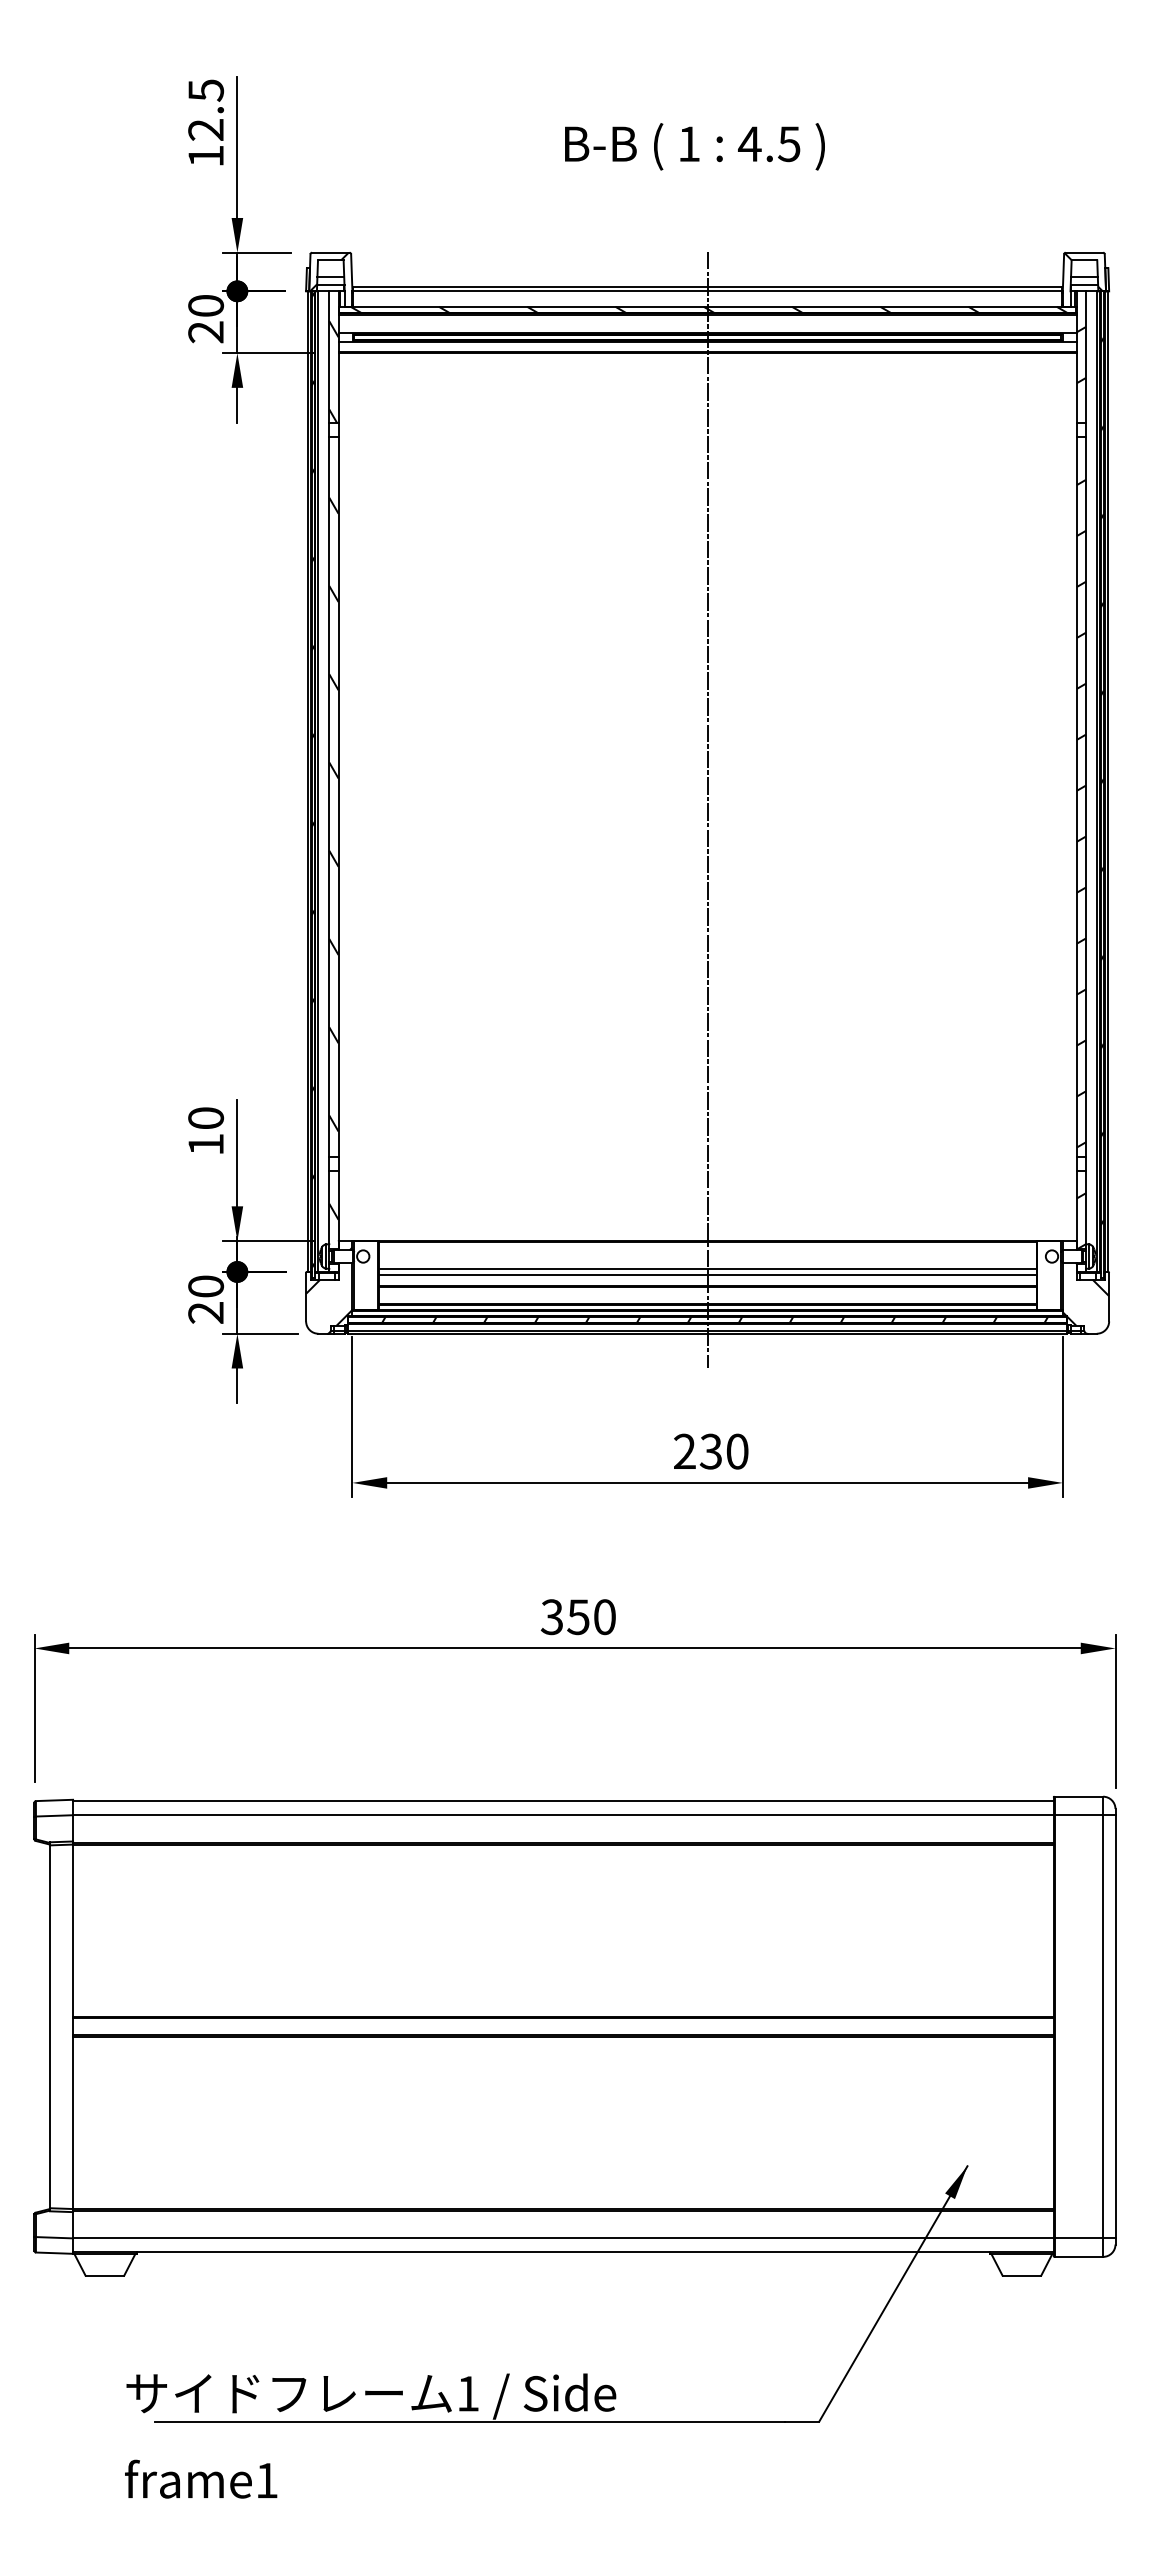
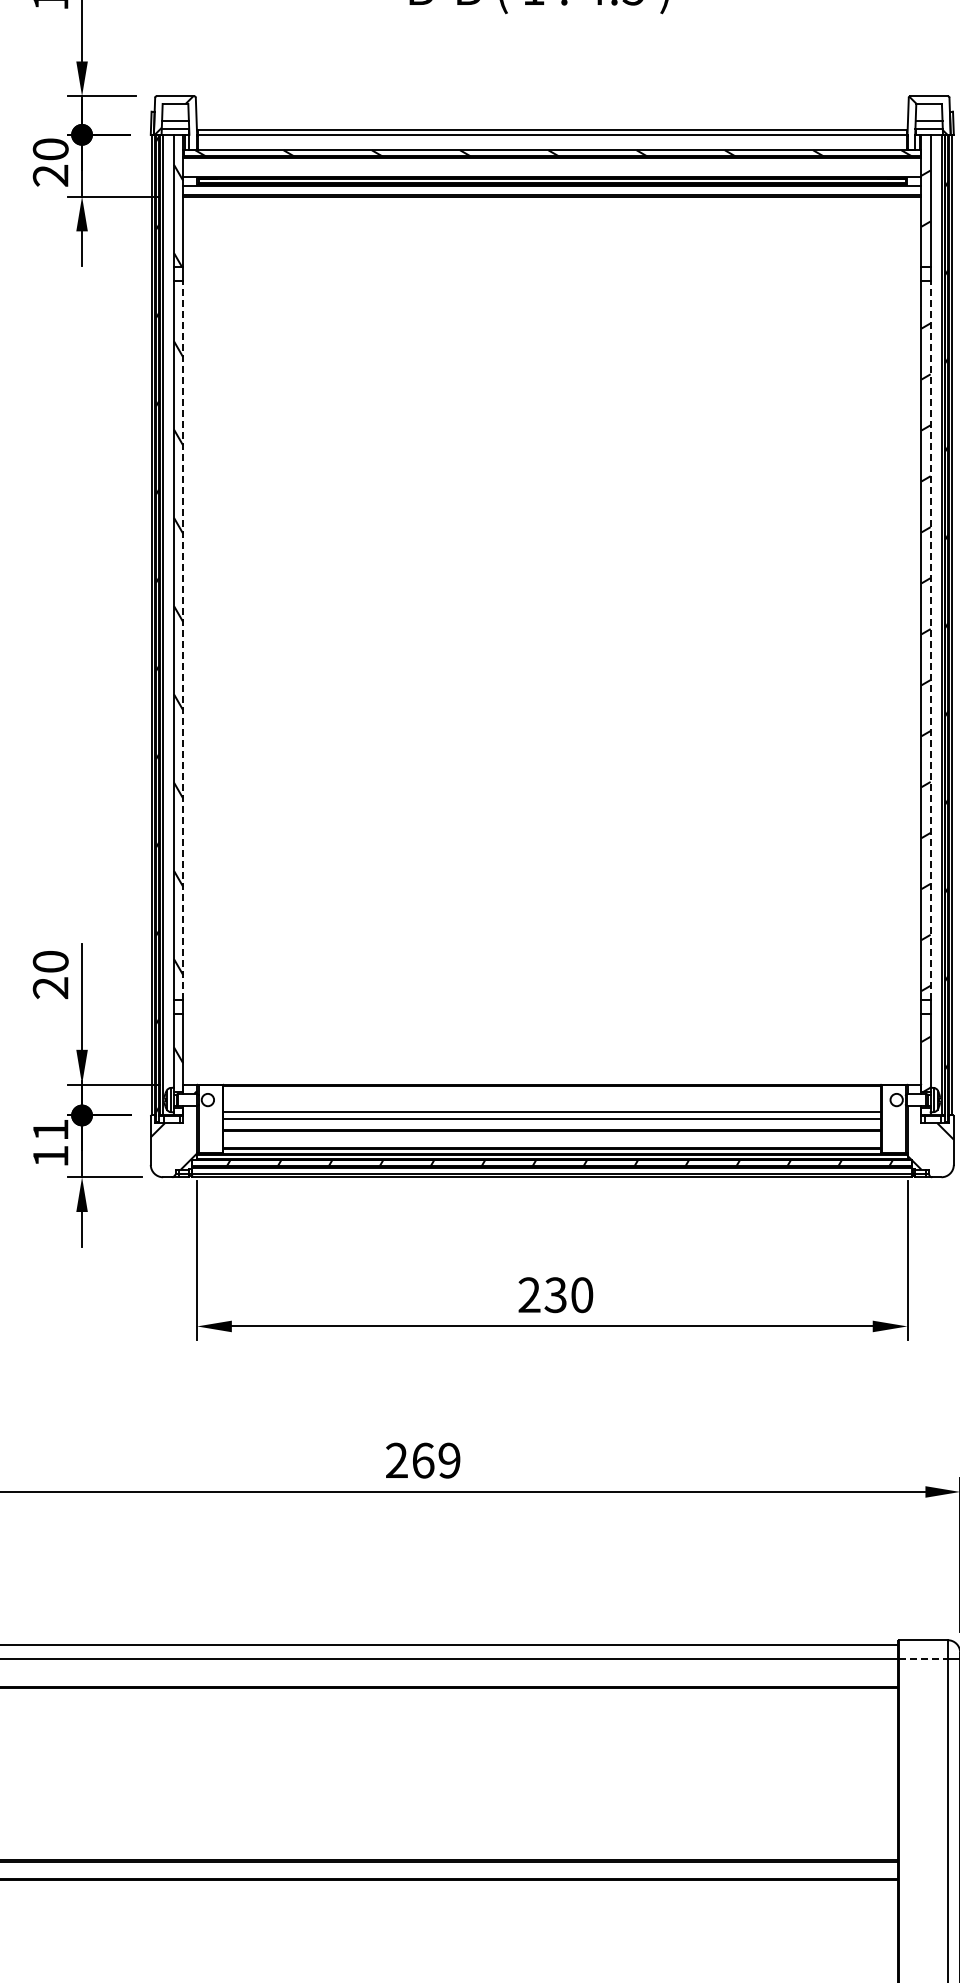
line: (338, 797) -> (183, 641), solid -> dashed
line: (1085, 797) -> (930, 641), solid -> dashed
line: (707, 809) -> (552, 653), removed
text: (205, 1144) -> (50, 988), 10 -> 20
text: (206, 1299) -> (51, 1143), 20 -> 11
text: (577, 1617) -> (422, 1461), 350 -> 269
line: (1079, 1815) -> (924, 1659), solid -> dashed

